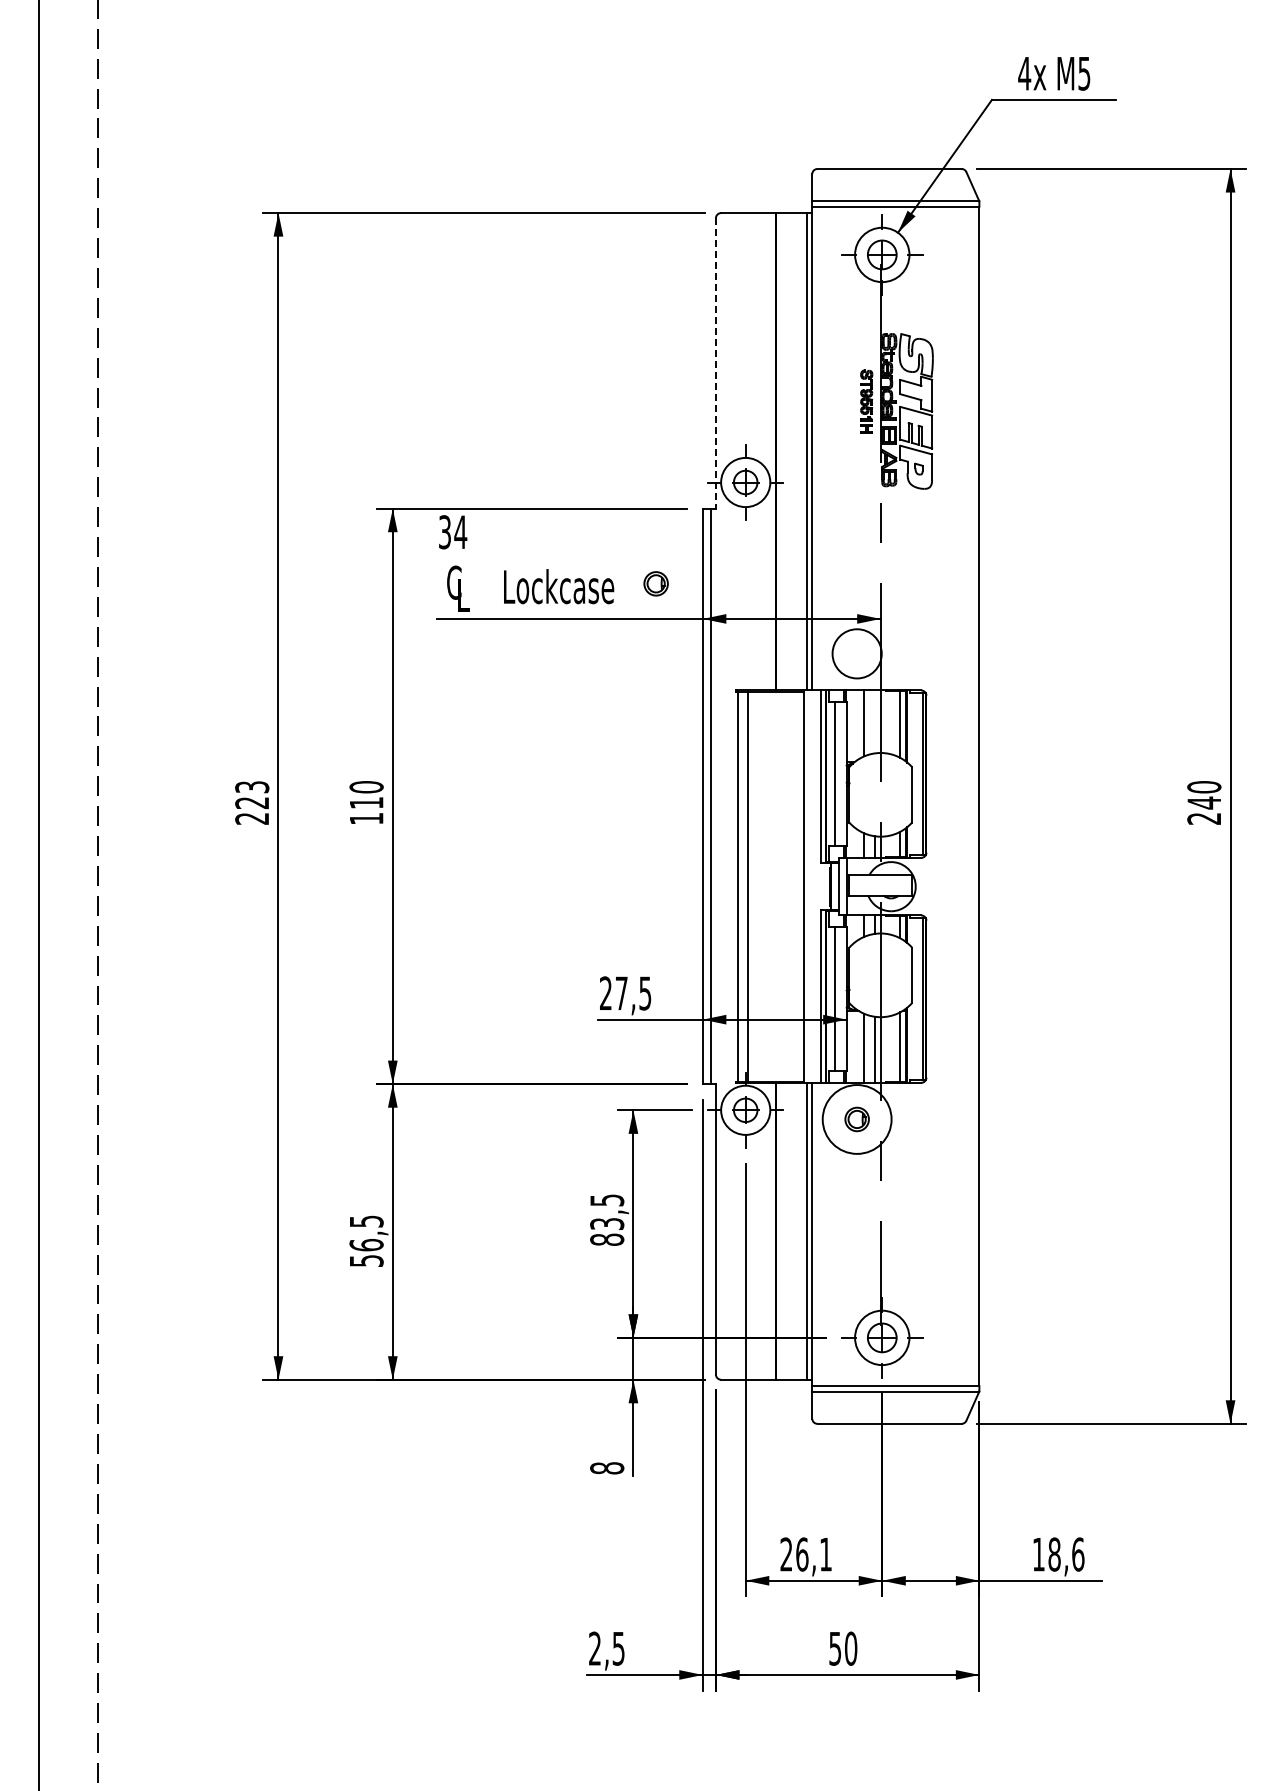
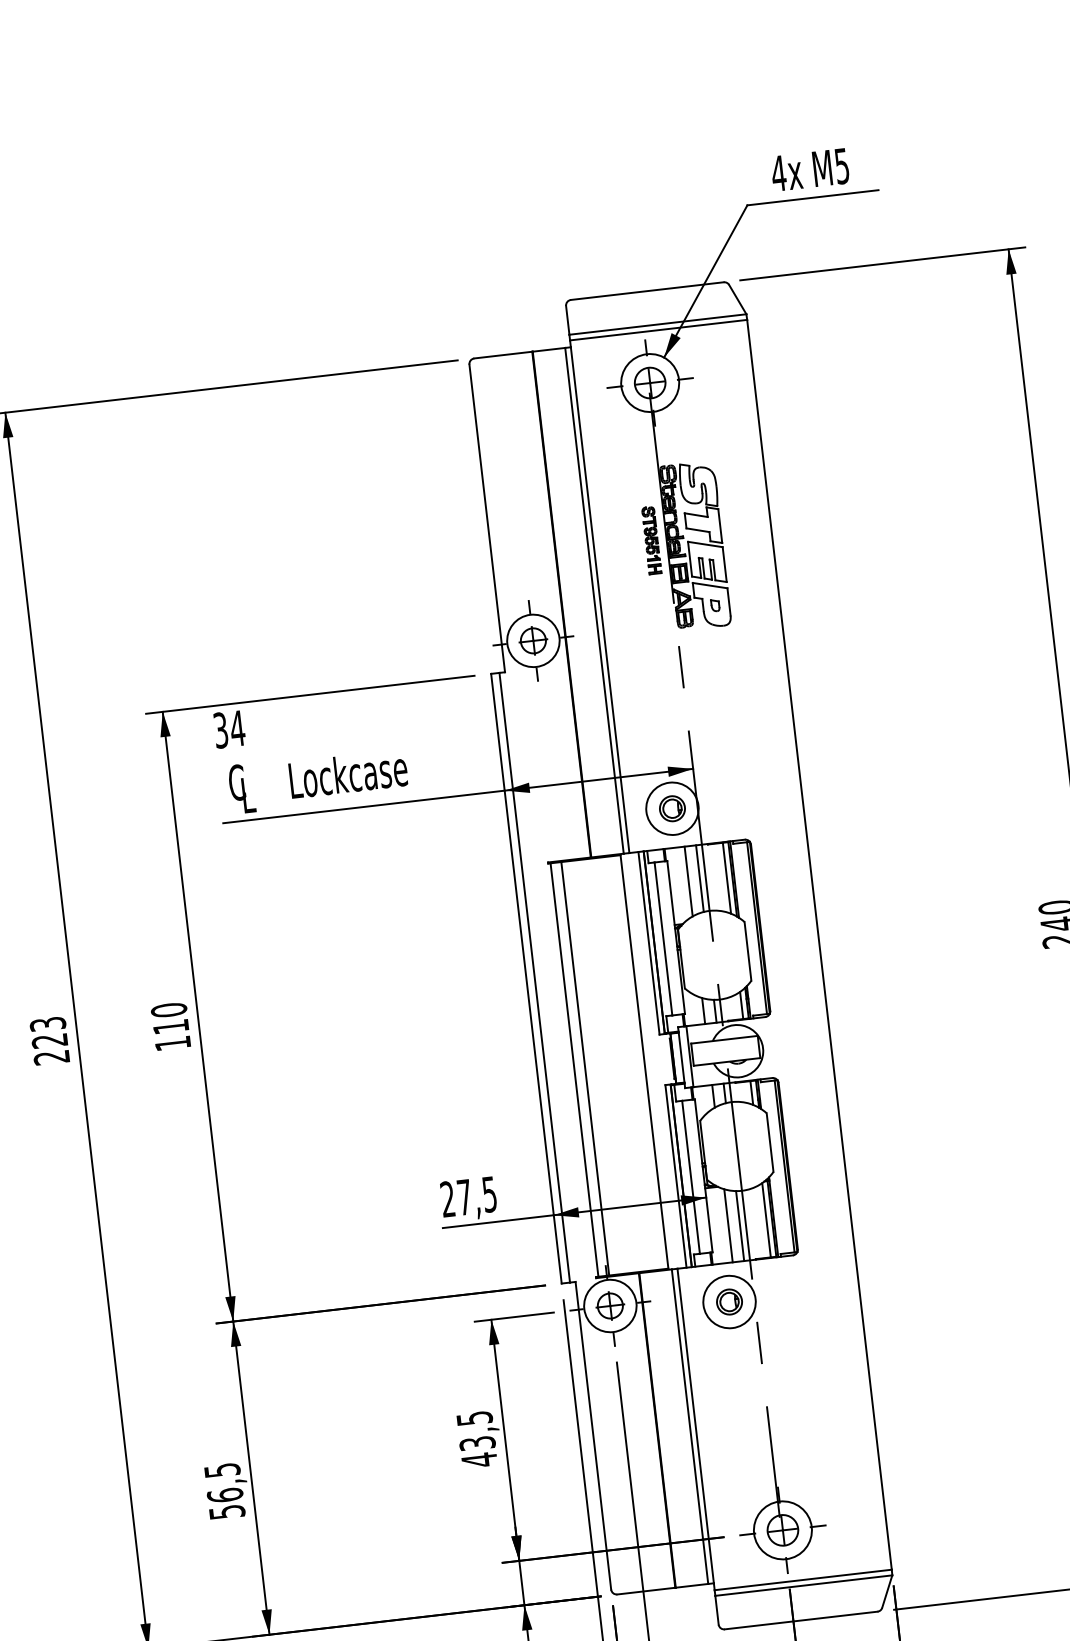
line: (715, 364) -> (486, 519), dashed -> solid
part: (655, 583) -> (671, 808), moved
line: (875, 721) -> (700, 878), added
circle: (856, 1119) -> (728, 1302), size x0.71
text: (607, 1239) -> (479, 1459), 83,5 -> 43,5

